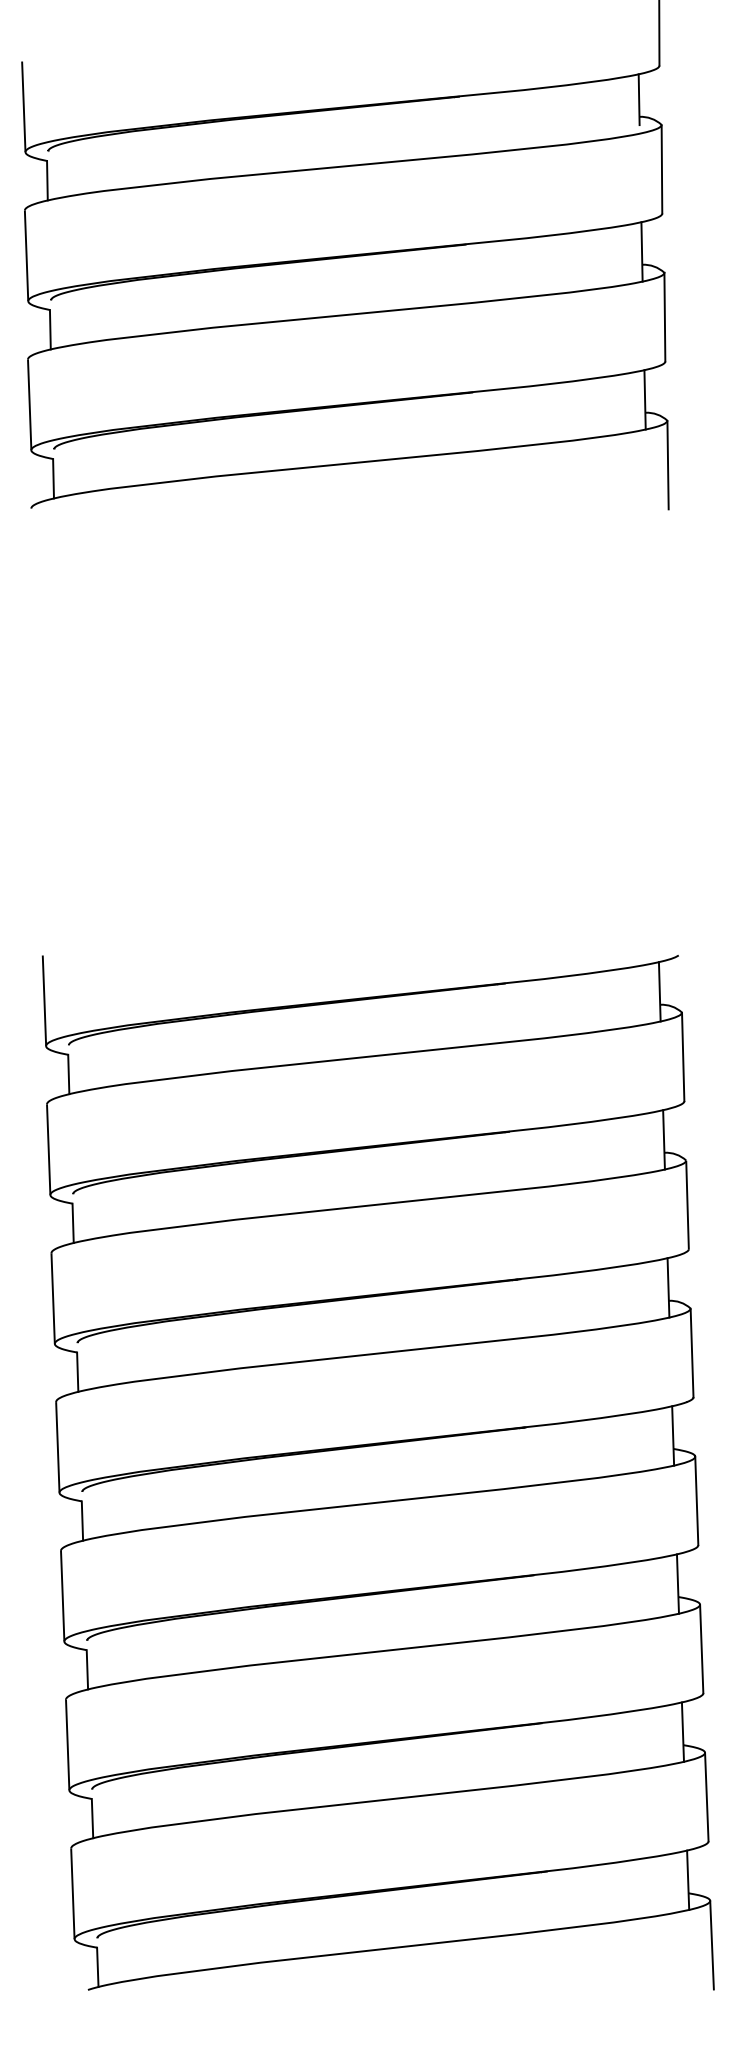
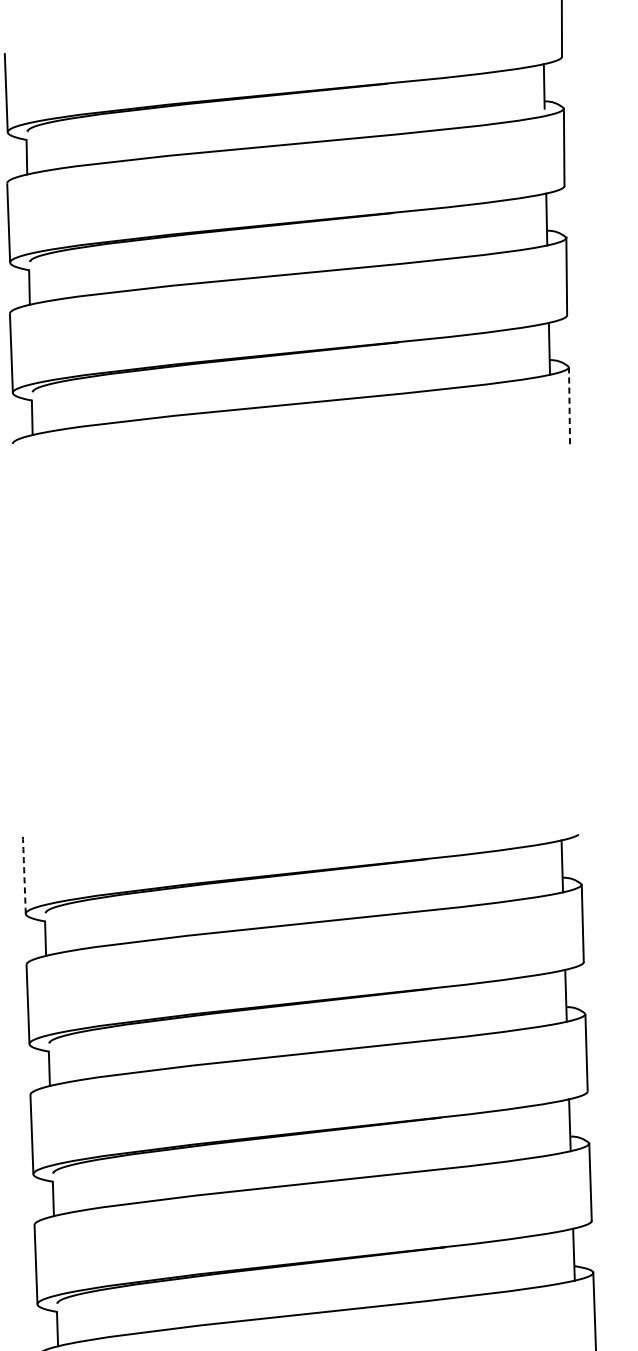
line: (668, 465) -> (569, 406), solid -> dashed
arc: (44, 1000) -> (24, 874), solid -> dashed

